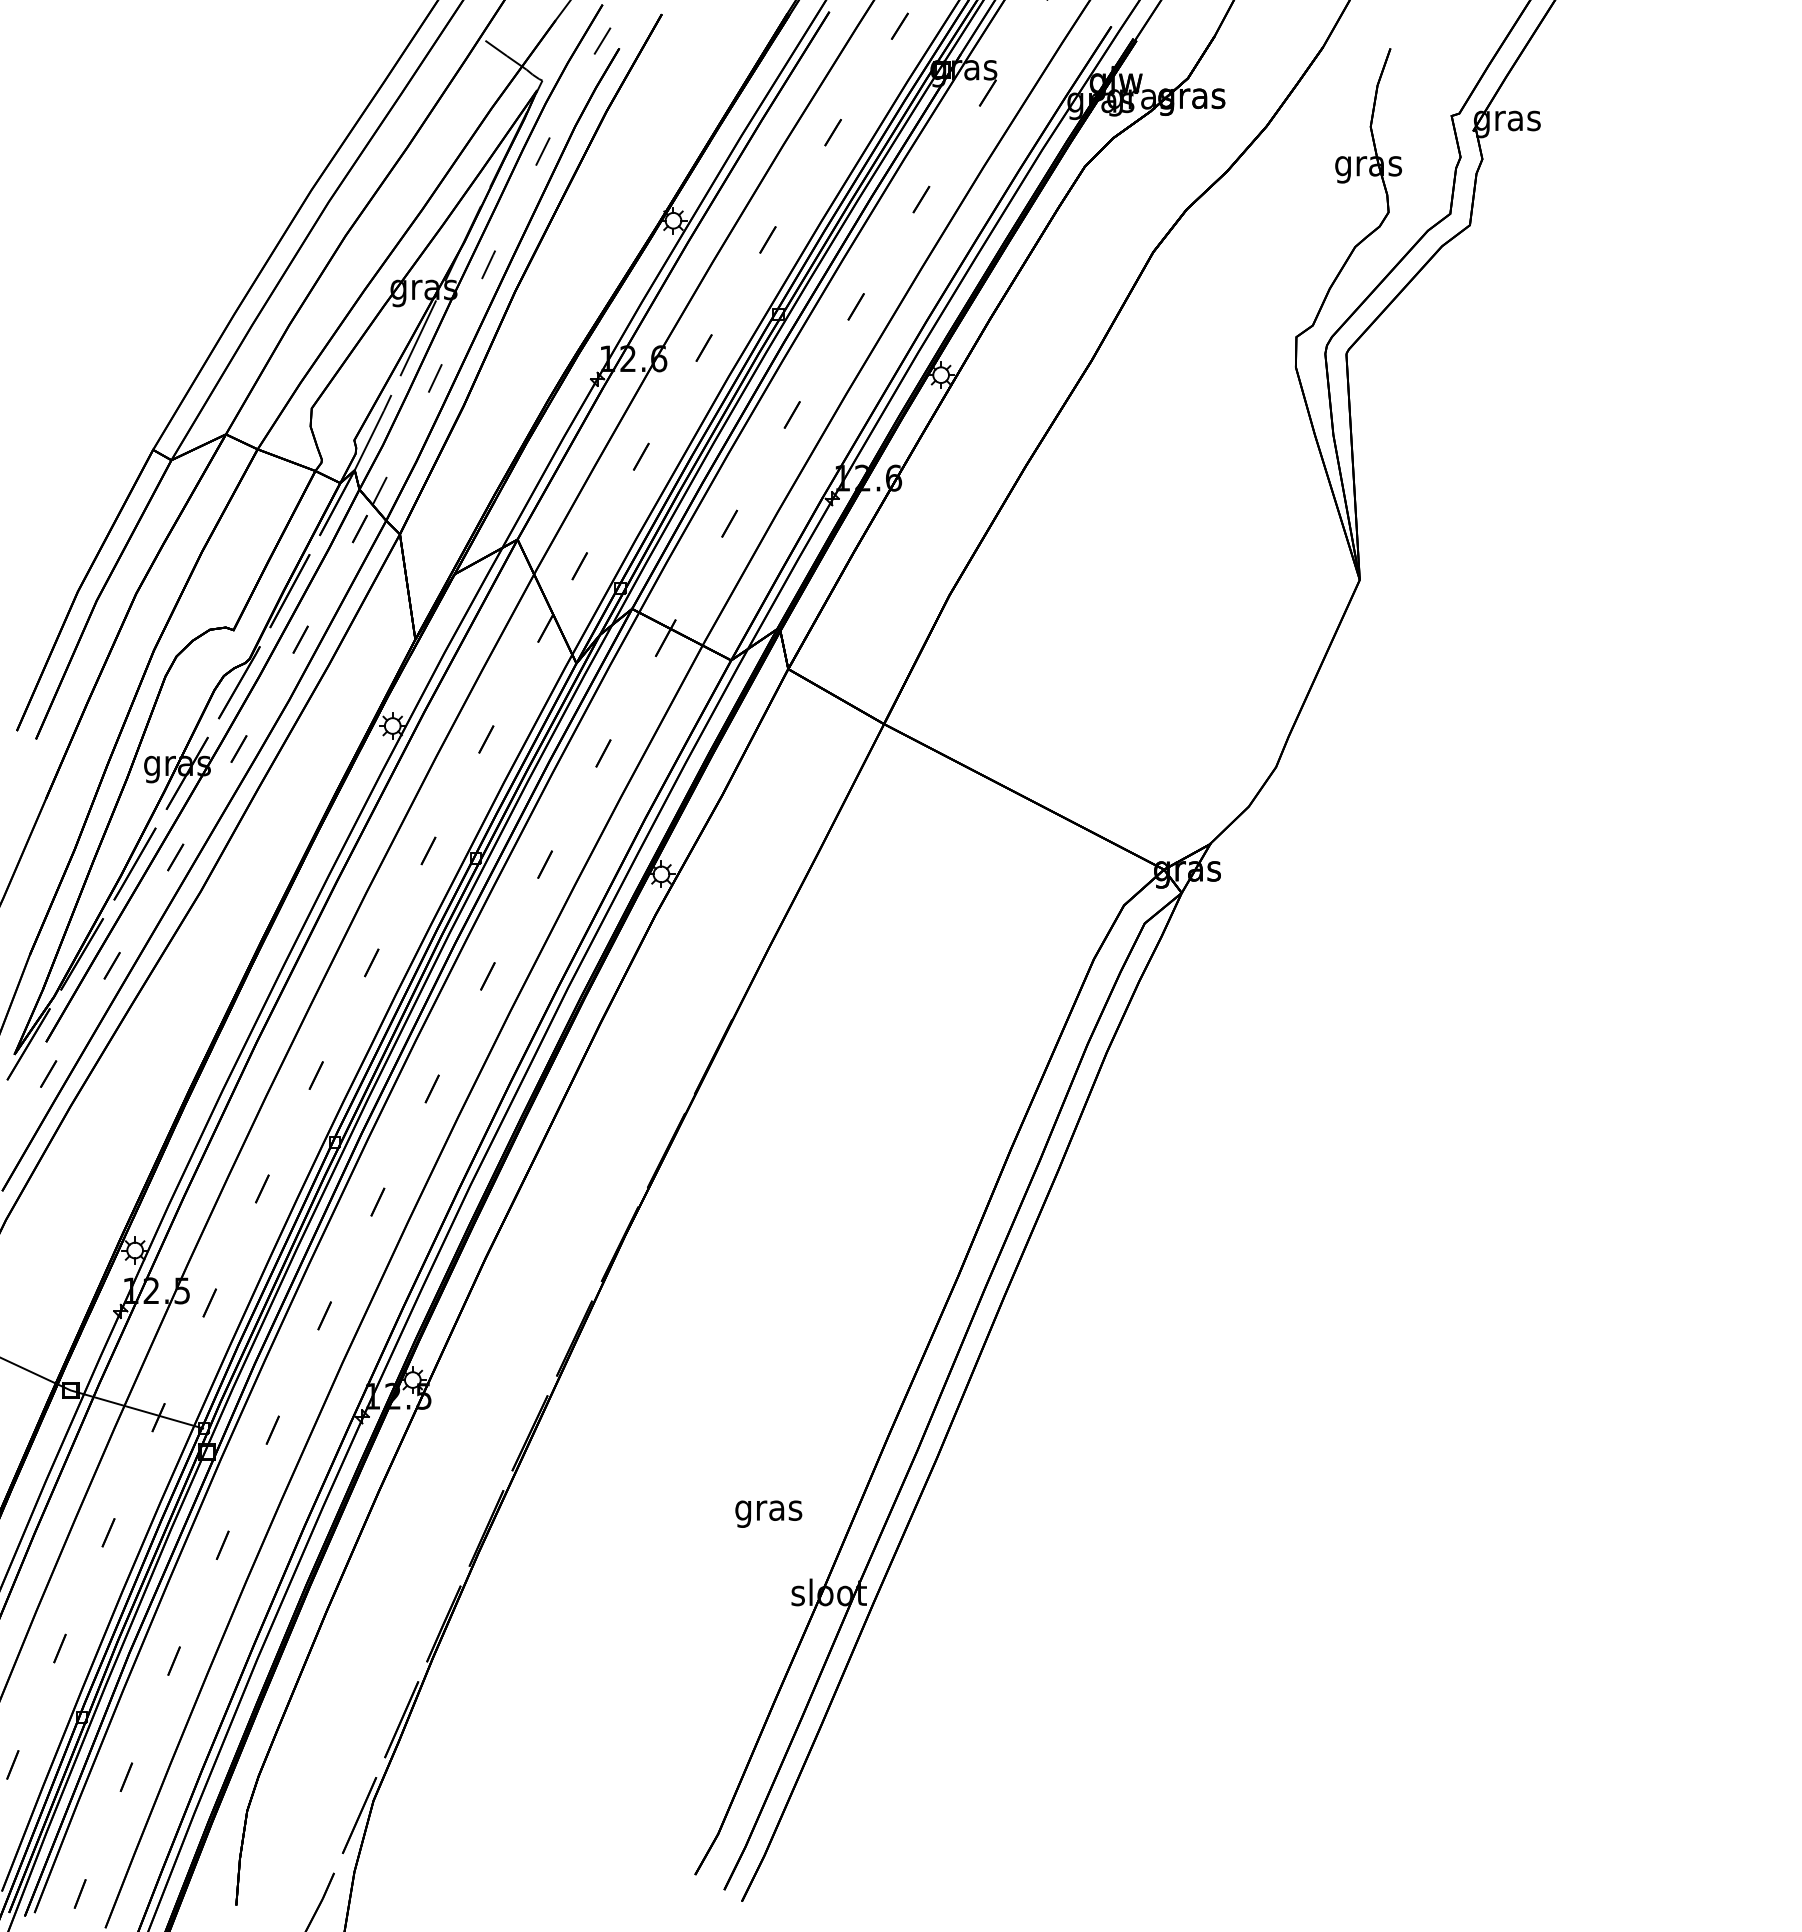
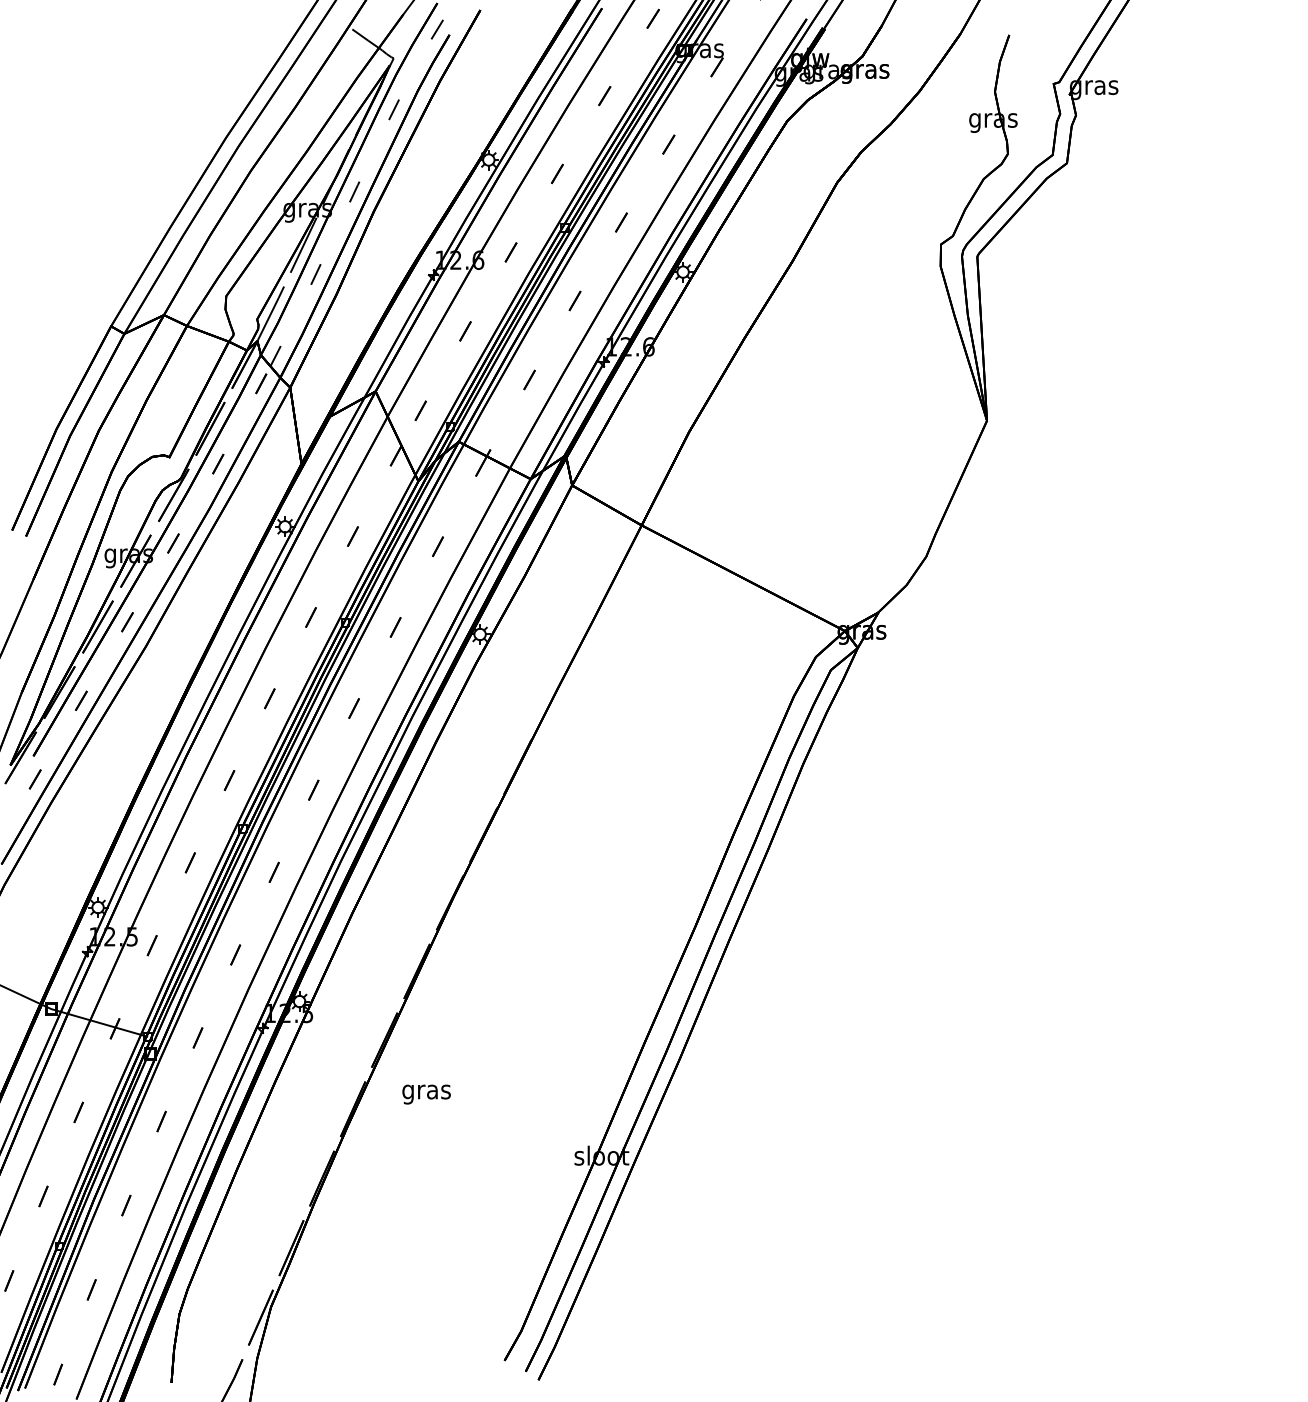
text: (768, 1513) -> (426, 1094), moved

